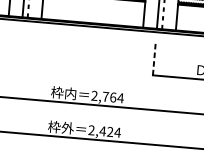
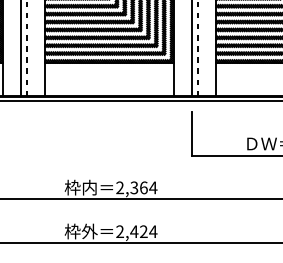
line: (154, 58) -> (191, 133), dashed -> solid
text: (105, 96) -> (134, 187), 2,764 -> 2,364

